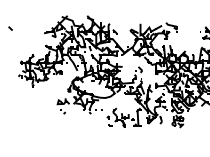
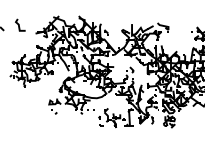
line: (28, 24) -> (20, 24), added

